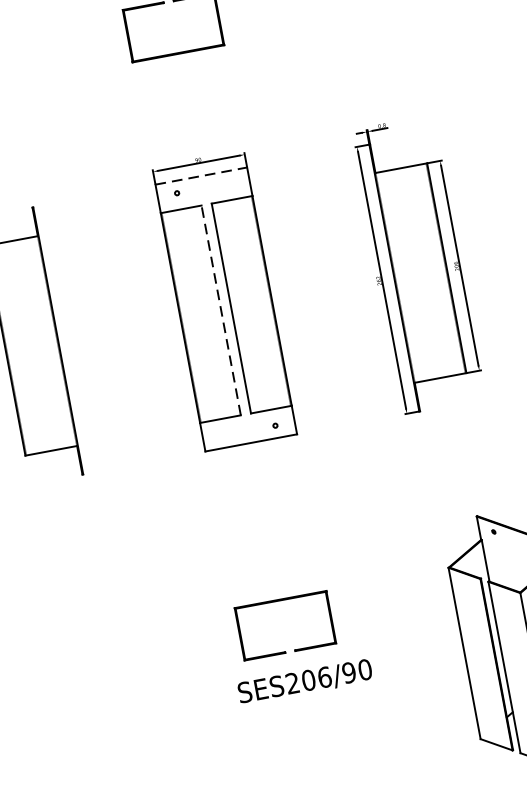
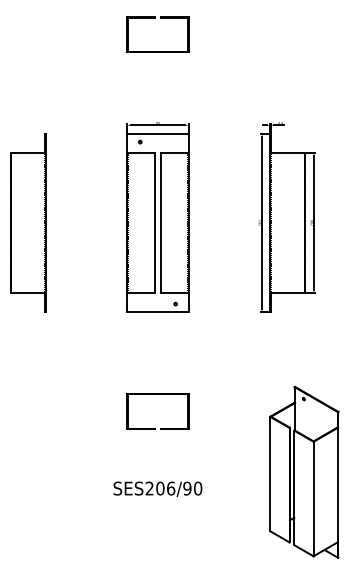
line: (200, 175) -> (157, 133), dashed -> solid
line: (220, 309) -> (154, 222), dashed -> solid
part: (280, 600) -> (157, 394), moved
text: (304, 681) -> (157, 488), moved

